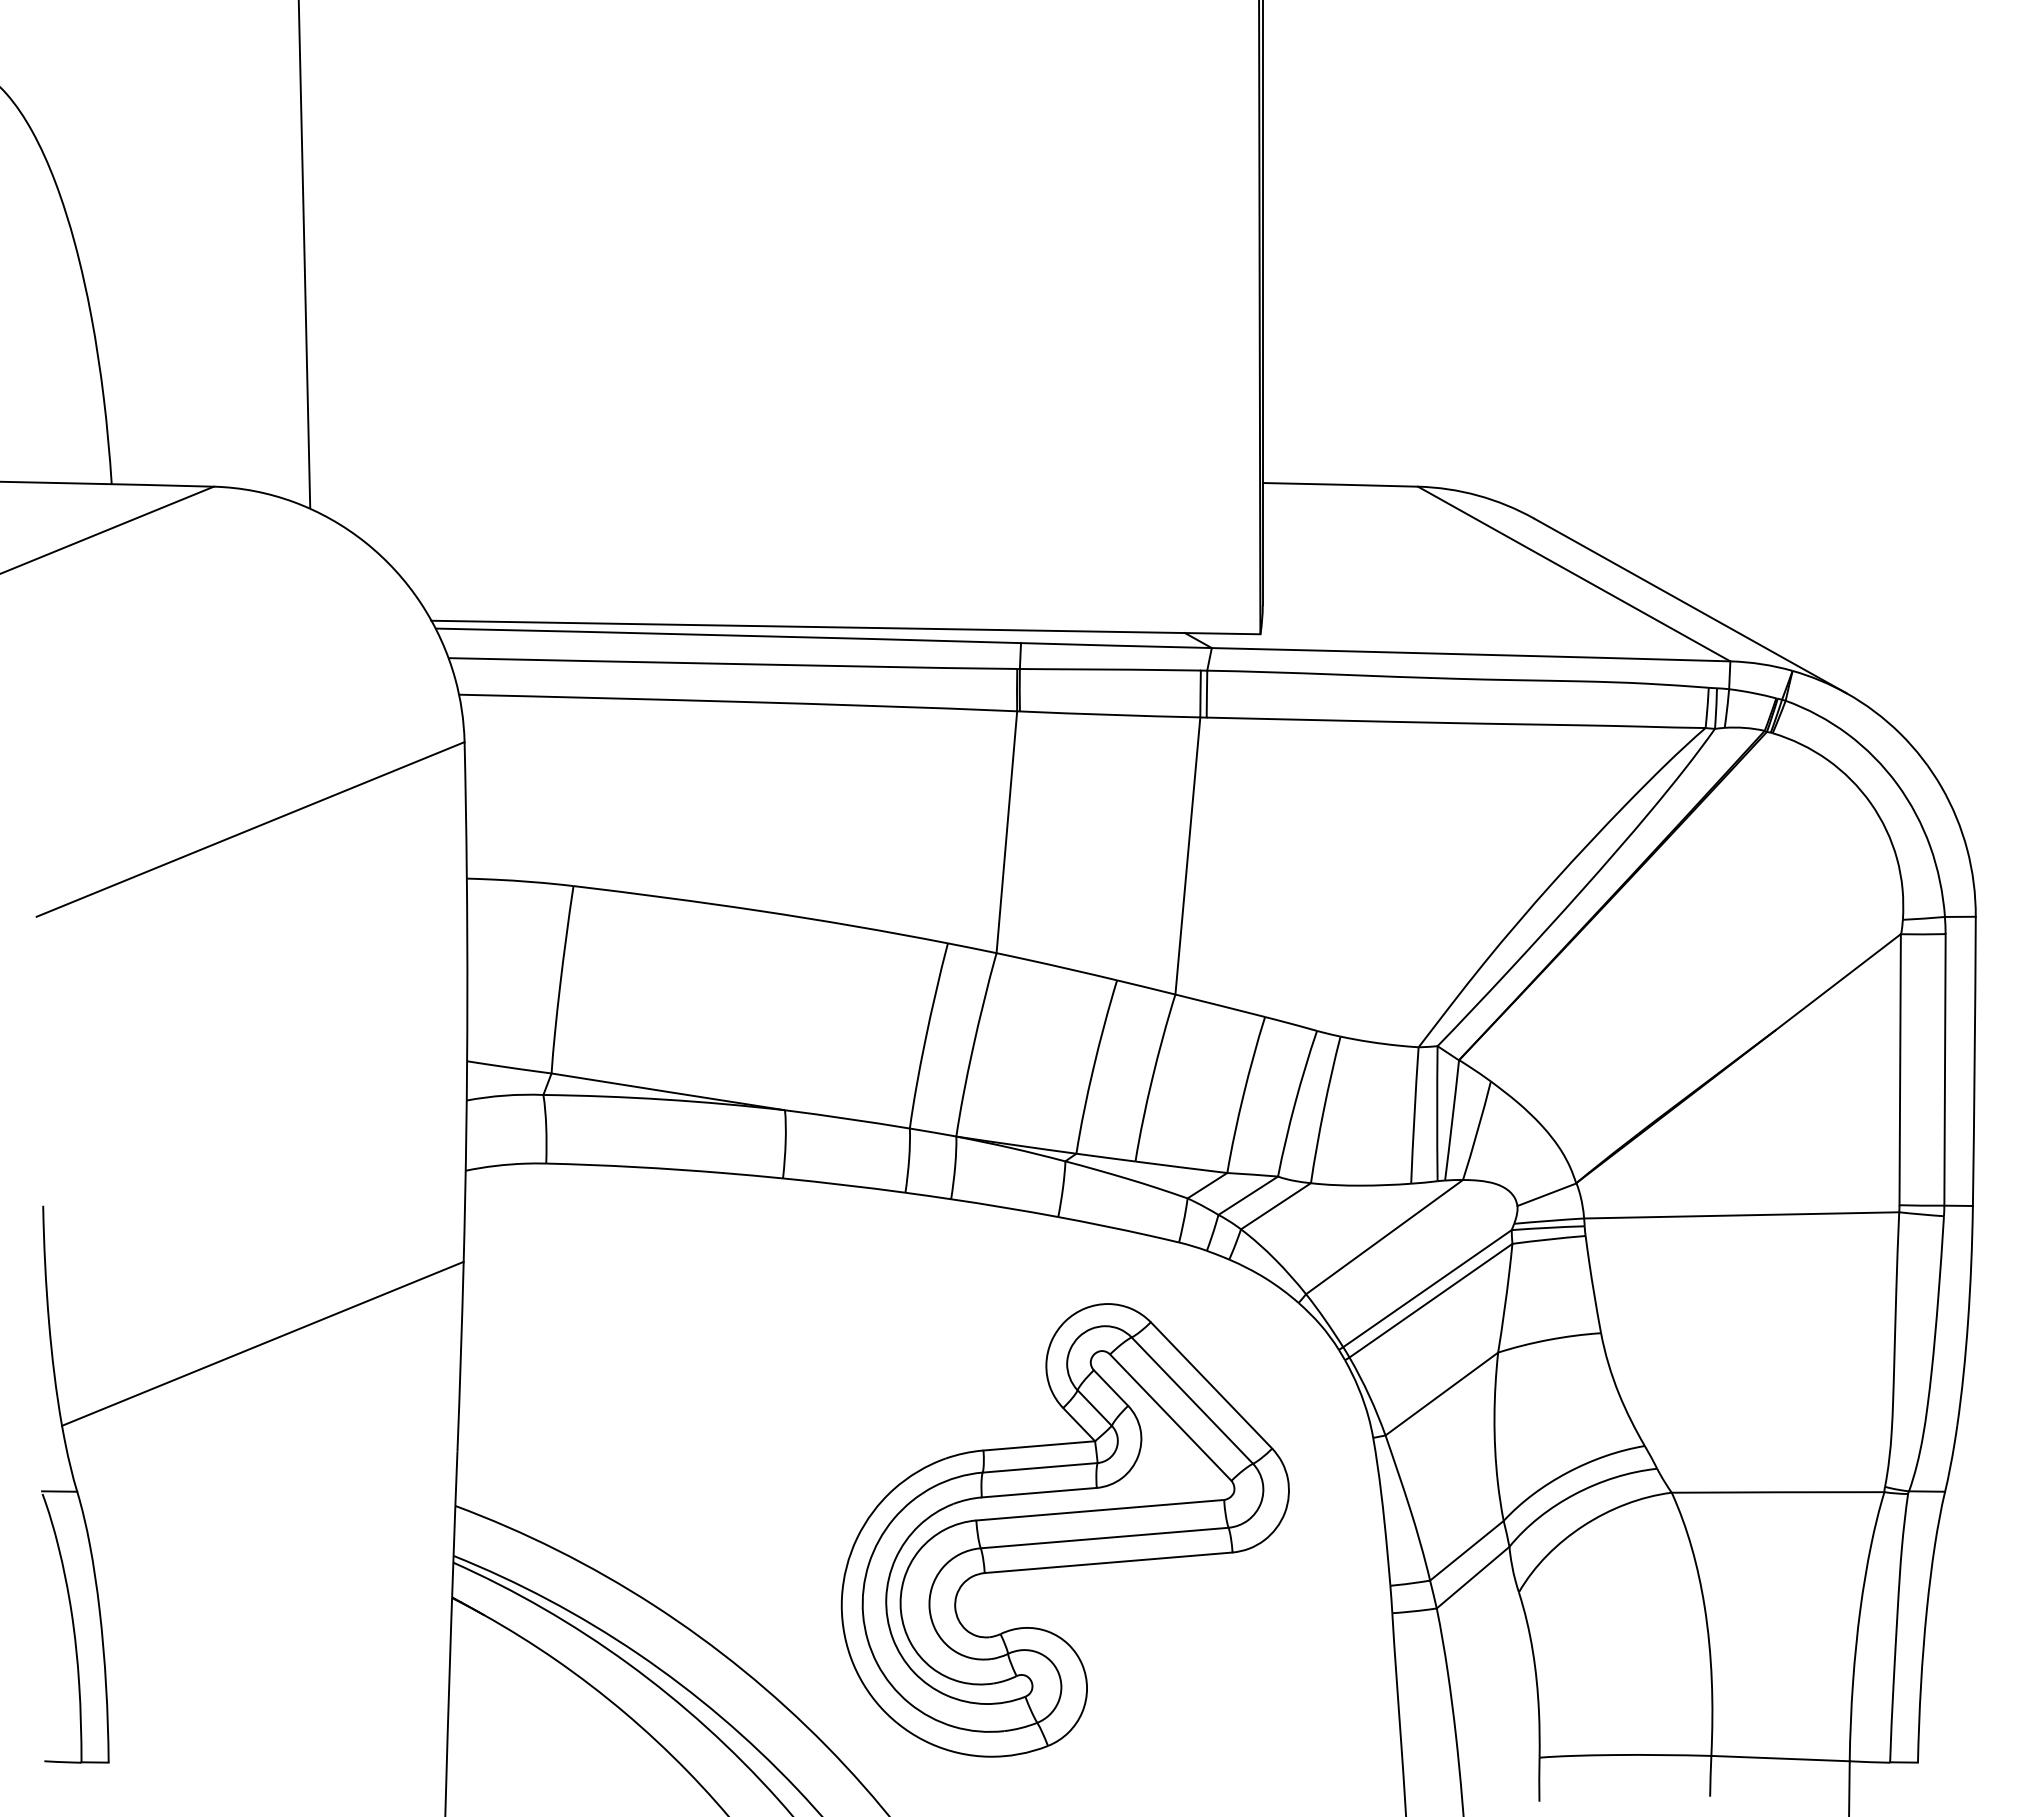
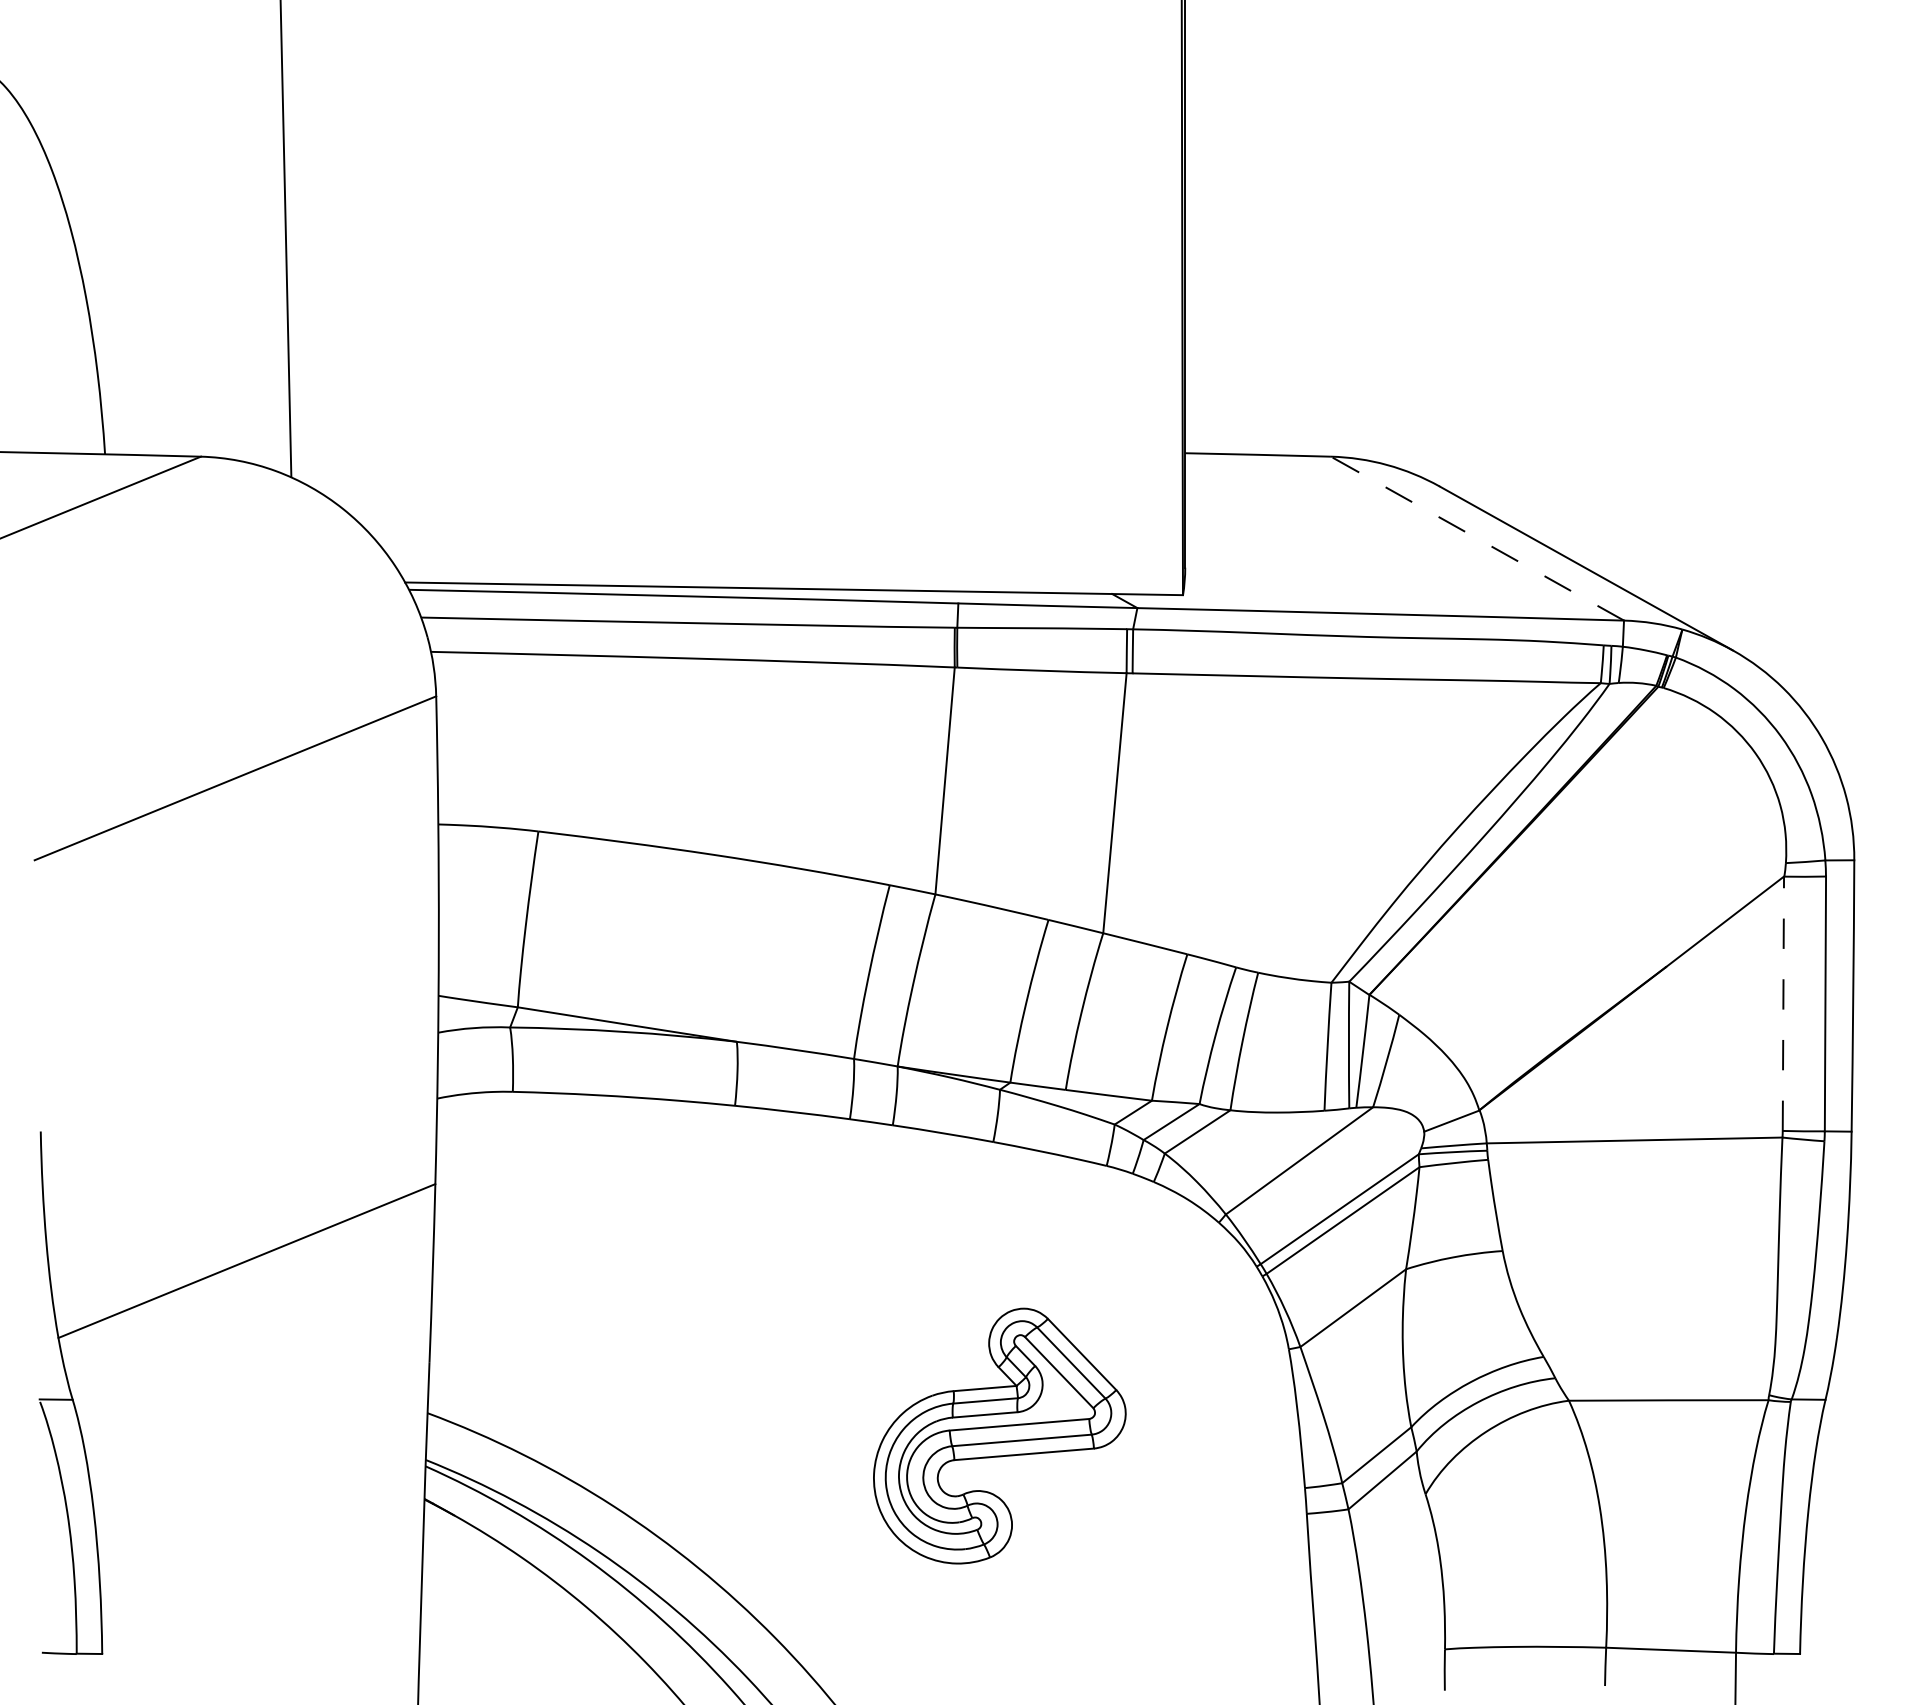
line: (1574, 574) -> (1477, 539), solid -> dashed
line: (1900, 1069) -> (1783, 1003), solid -> dashed
part: (1064, 1530) -> (999, 1436), size x0.6

